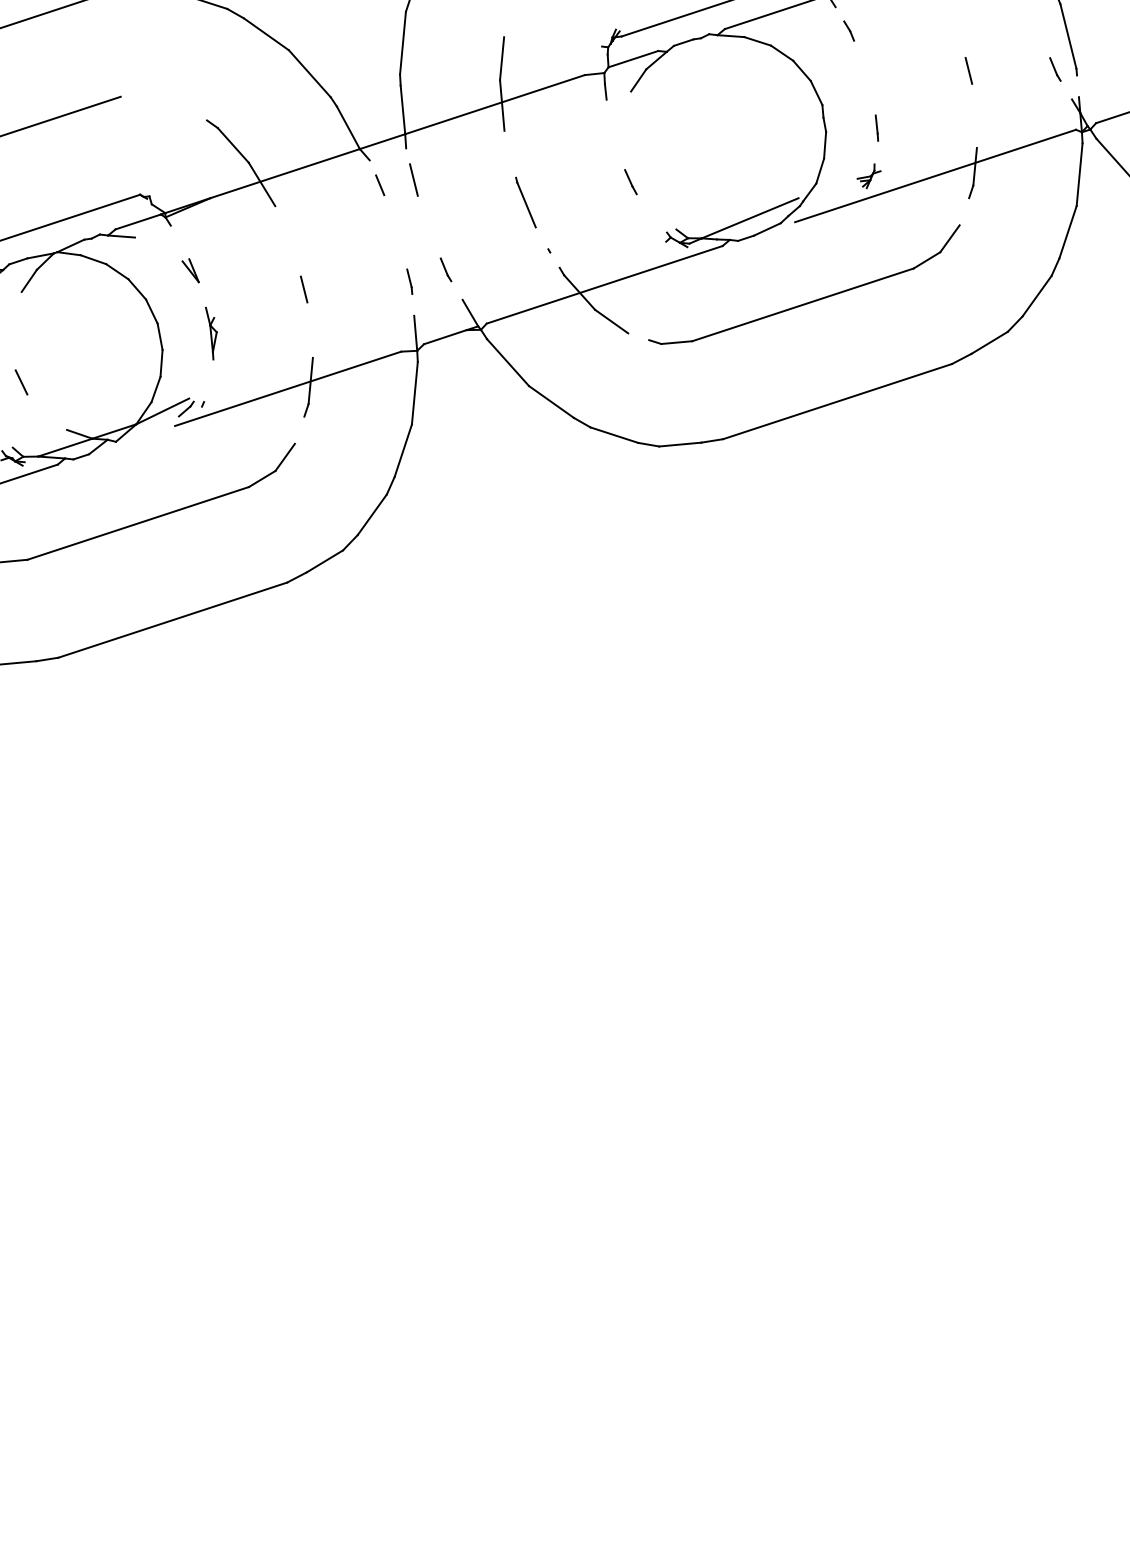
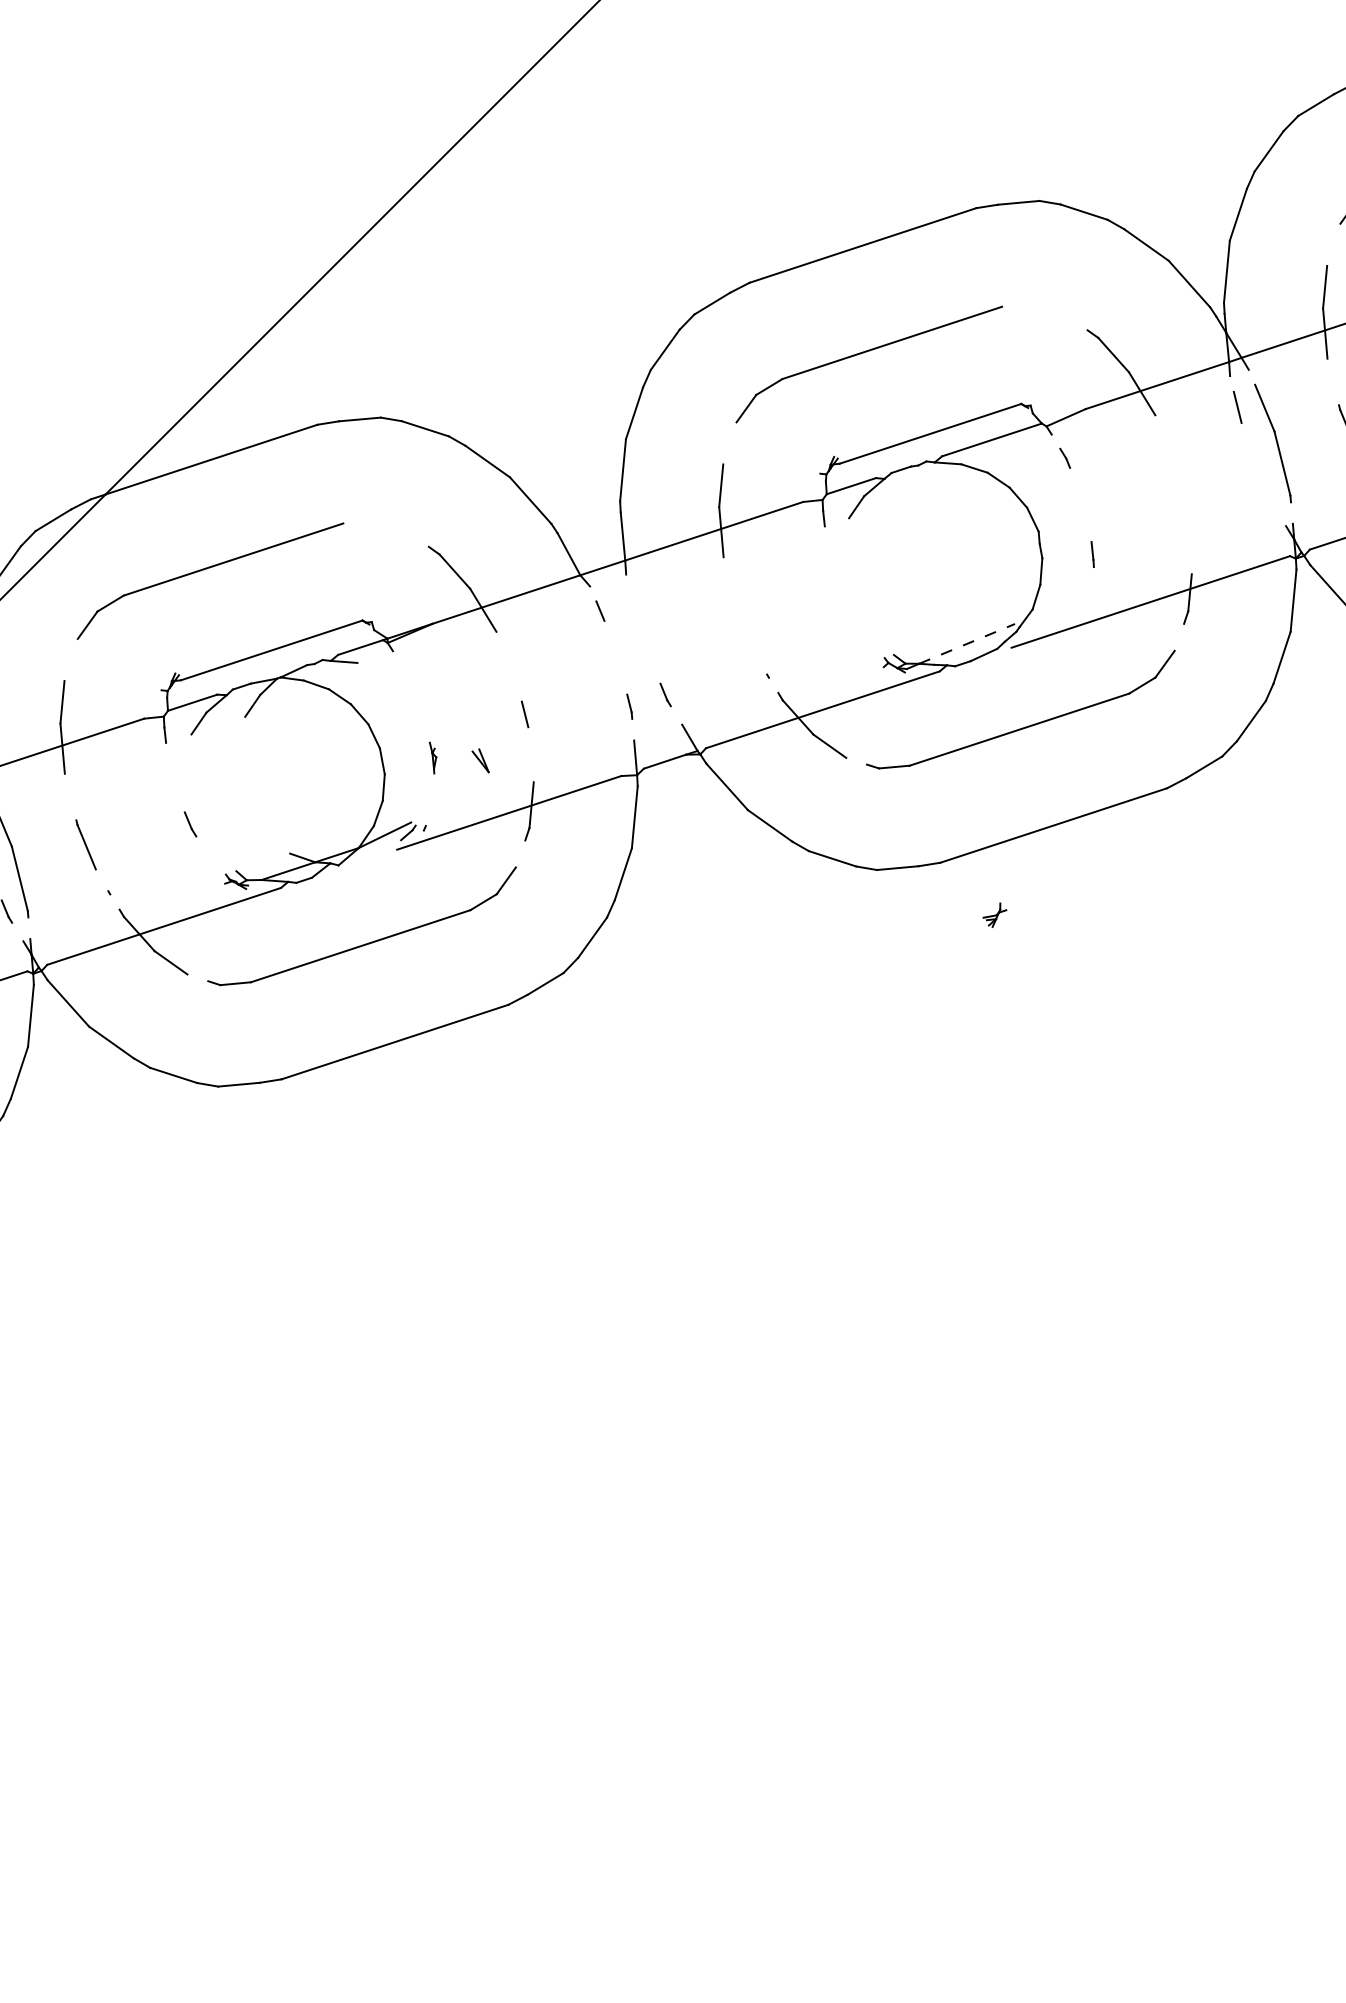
line: (1055, 69) -> (1269, 496), removed
line: (968, 70) -> (1183, 497), removed
part: (868, 175) -> (994, 914), moved
line: (413, 179) -> (633, 605), removed
line: (630, 181) -> (848, 607), removed
line: (525, 201) -> (744, 627), removed
line: (750, 217) -> (967, 643), solid -> dashed
part: (190, 270) -> (480, 760), moved
part: (210, 332) -> (432, 757), size x0.6
line: (21, 382) -> (244, 806), removed

